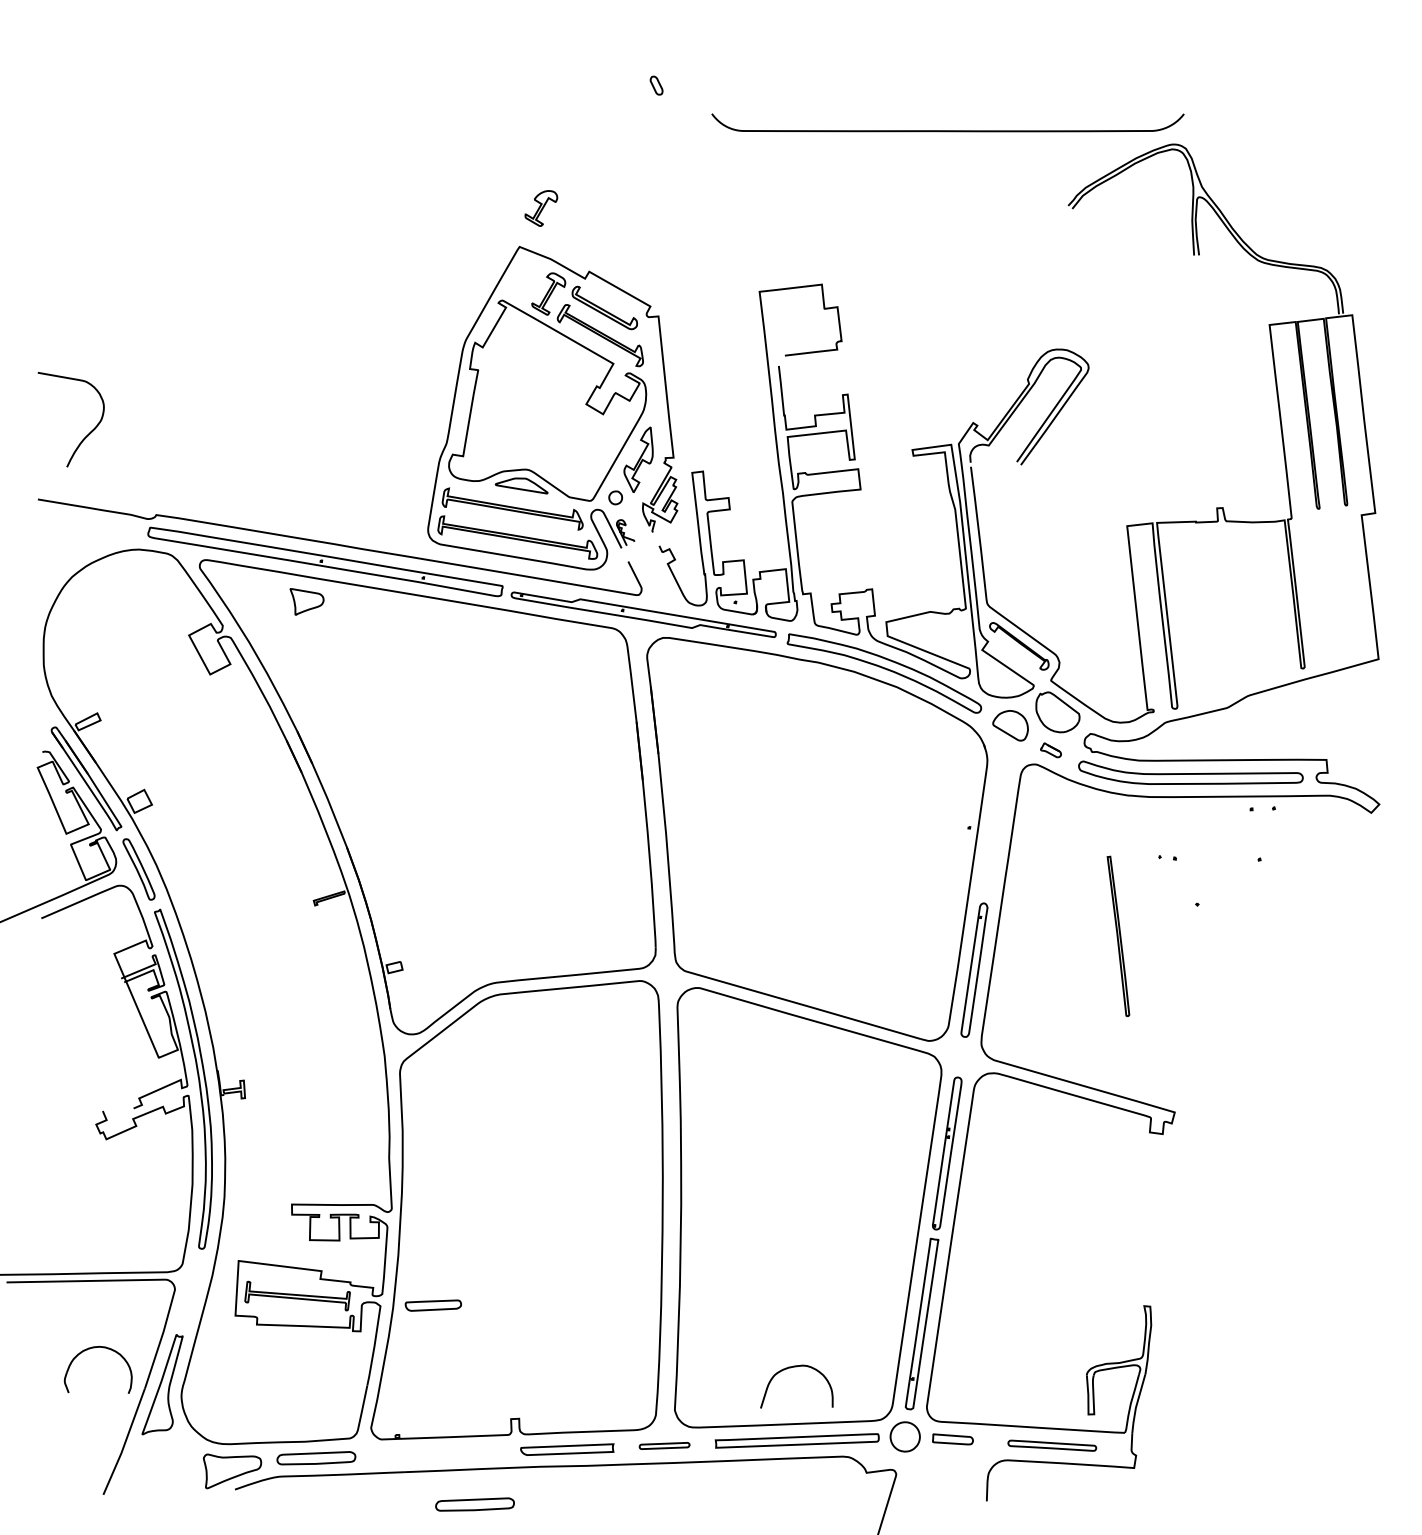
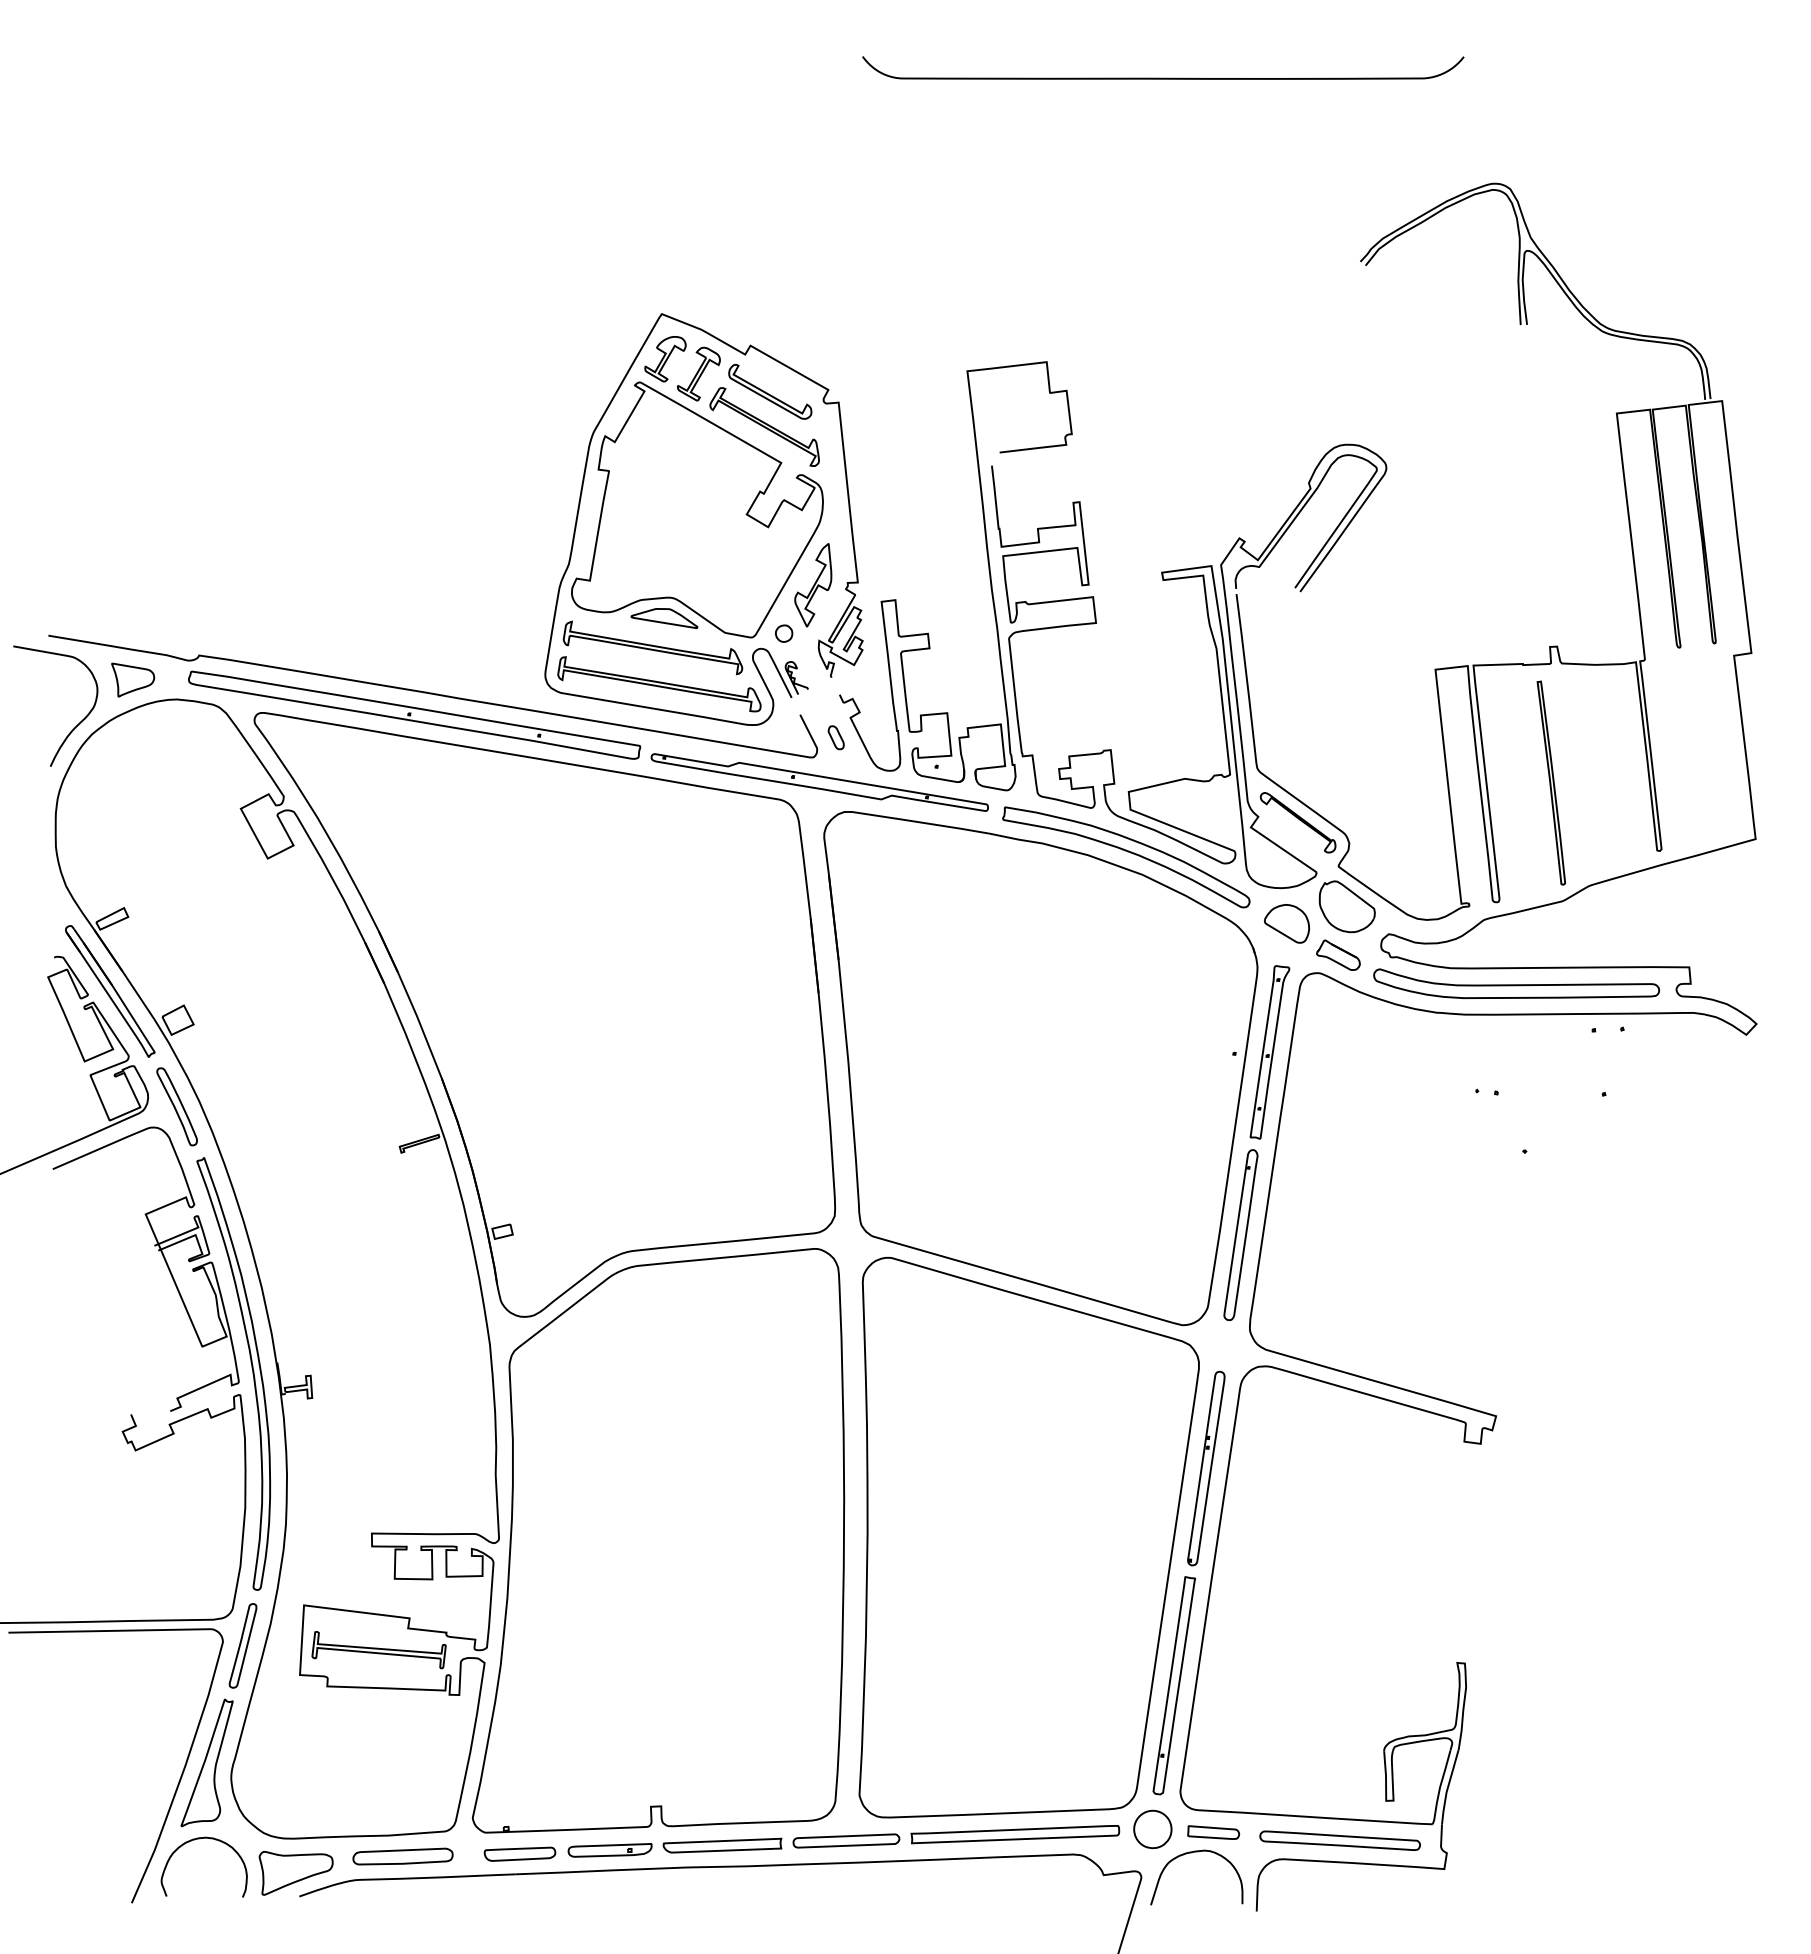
part: (656, 85) -> (835, 737), moved
curve: (948, 130) -> (1163, 77), moved
part: (541, 208) -> (665, 359), moved
curve: (87, 434) -> (76, 725), moved
part: (307, 601) -> (133, 679), moved
part: (1051, 749) -> (1338, 954), size x1.67
part: (996, 826) -> (1269, 1052), added
part: (1117, 935) -> (1550, 782), moved
part: (190, 1292) -> (242, 1645), added
part: (433, 1305) -> (519, 1853), moved
part: (94, 1348) -> (199, 1839), moved
curve: (792, 1367) -> (1191, 1853), moved
part: (664, 1445) -> (846, 1840), size x1.67
part: (1051, 1445) -> (1339, 1840), size x1.43
part: (478, 1453) -> (609, 1850), added
part: (474, 1504) -> (604, 1915), removed

